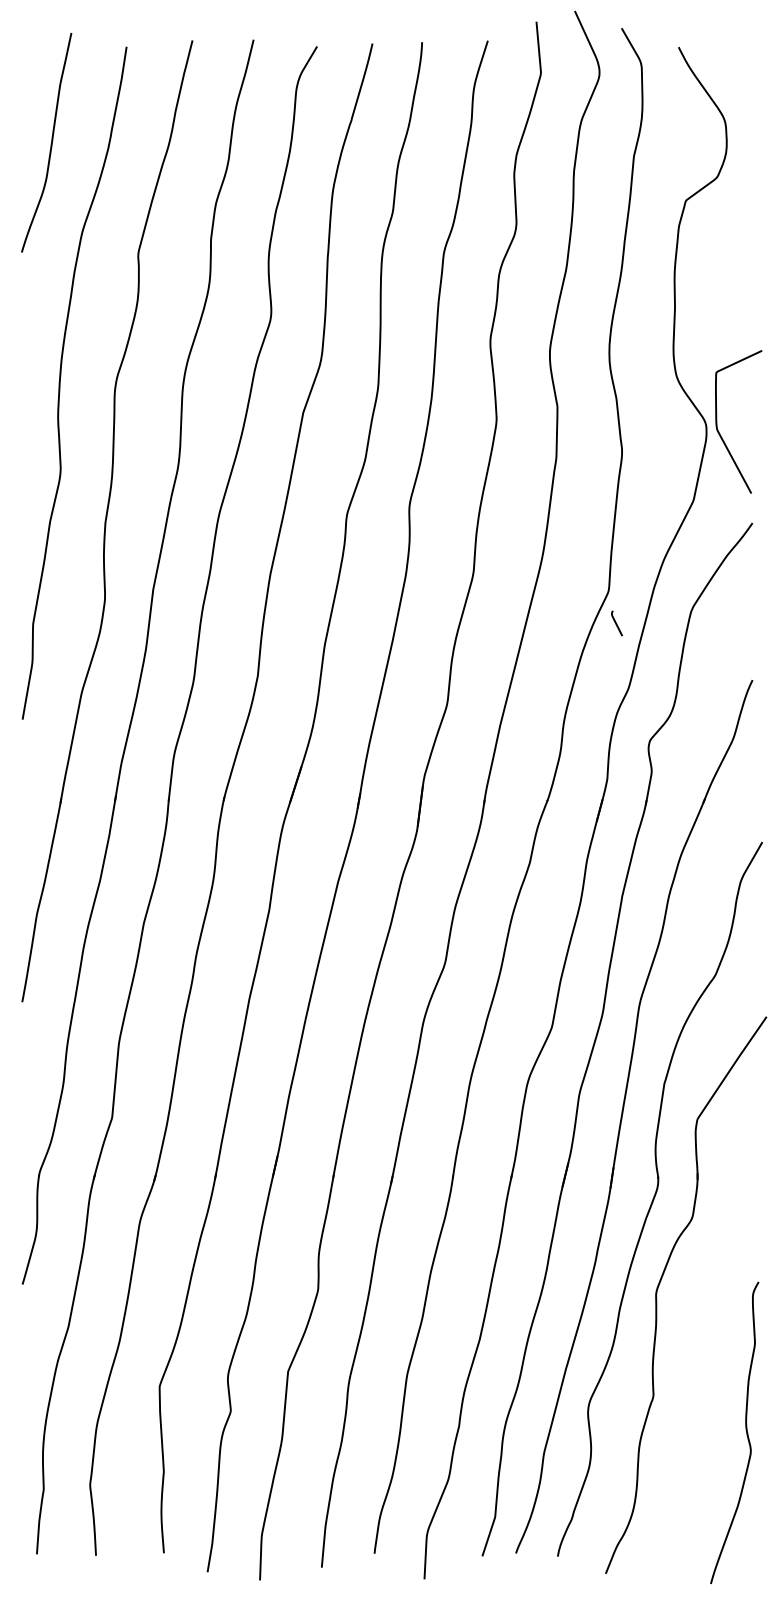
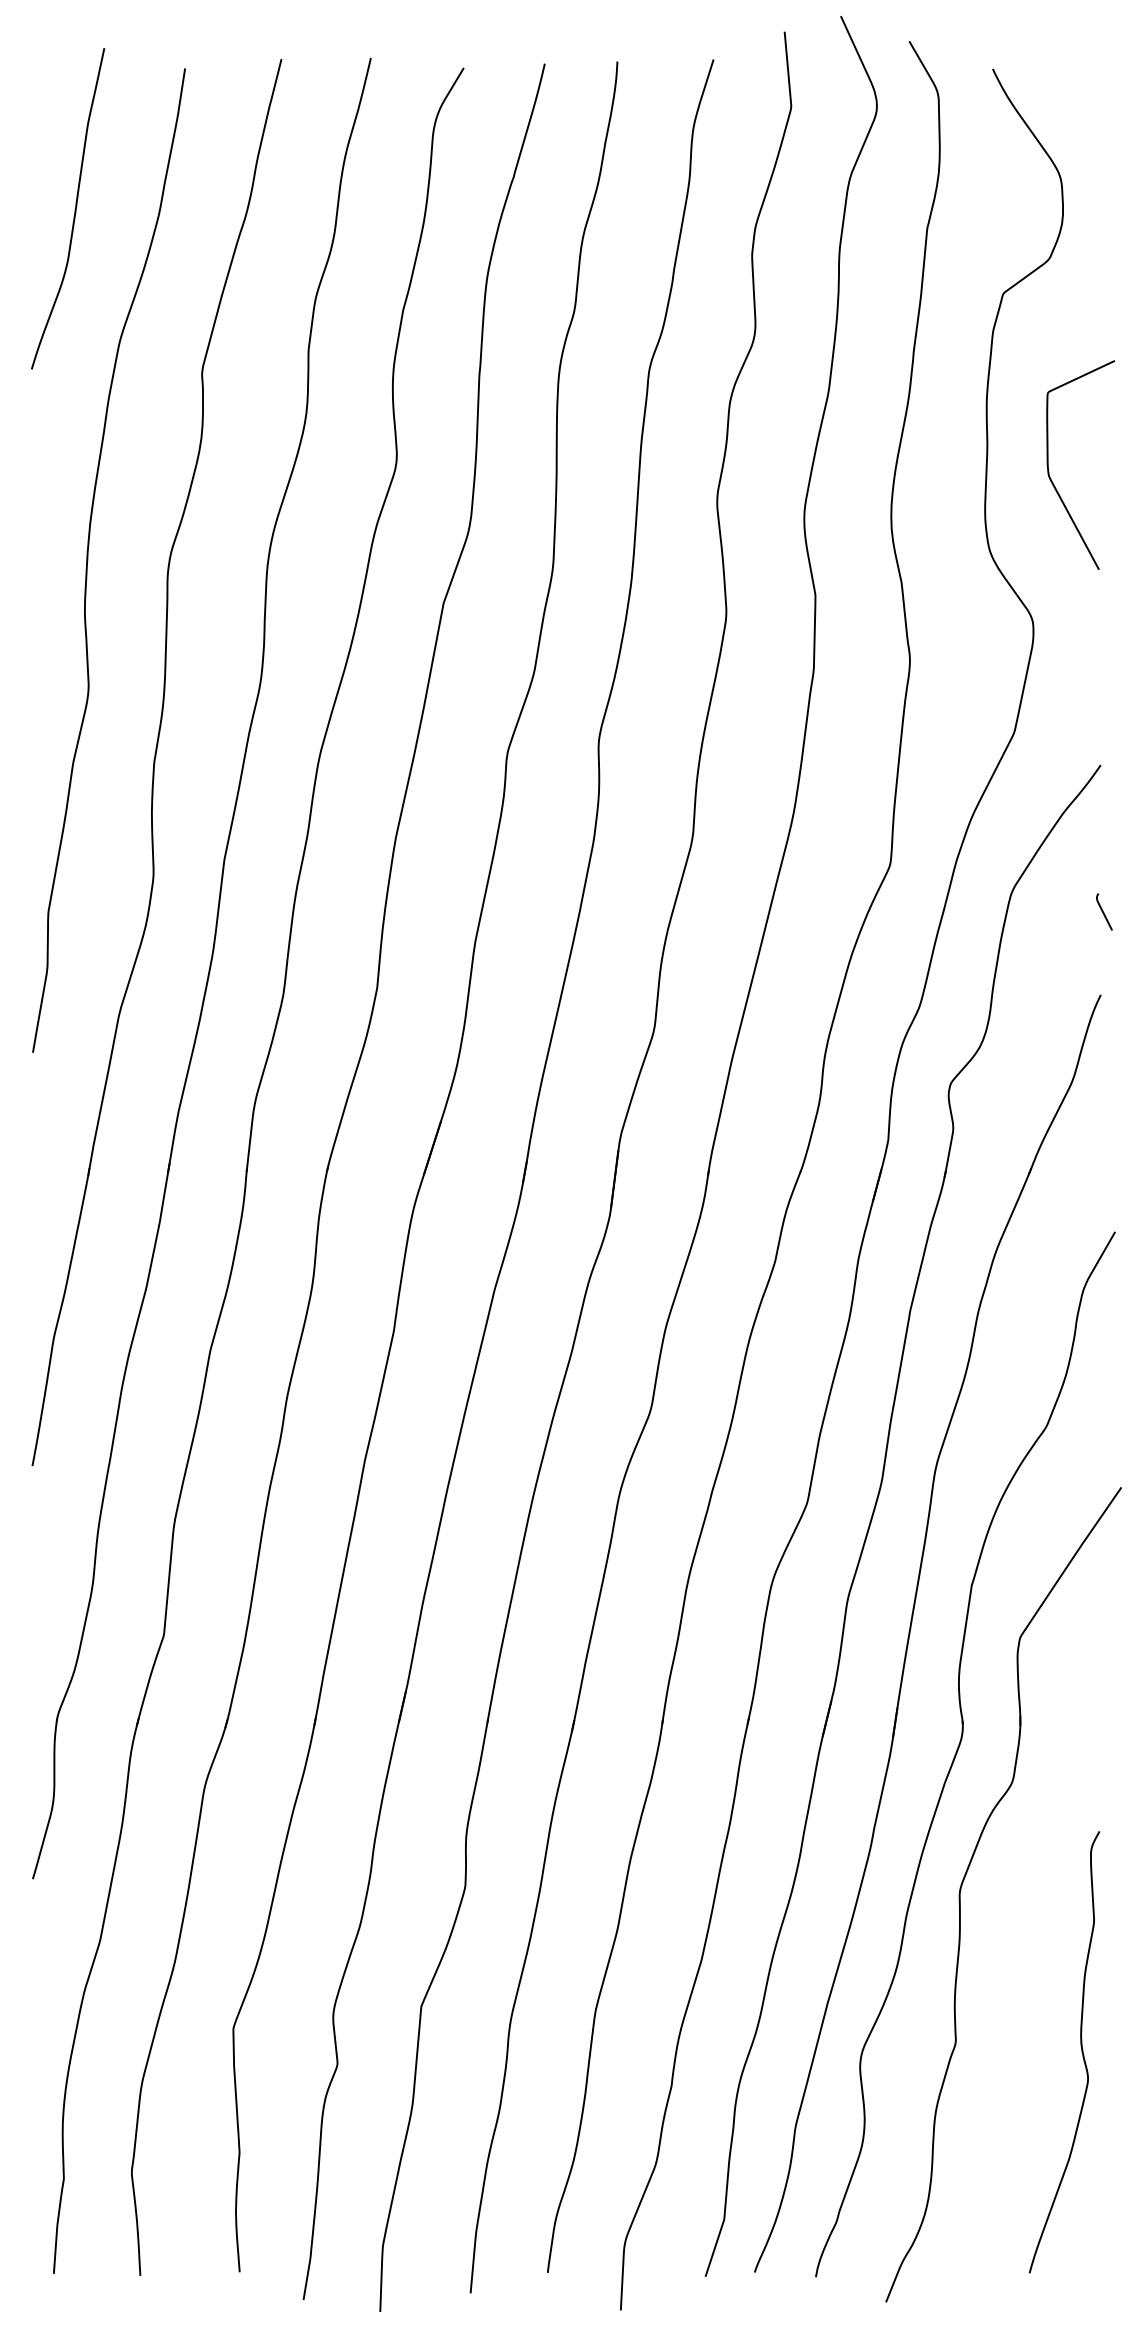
curve: (717, 421) -> (1049, 464), moved
curve: (616, 623) -> (1103, 912), moved
curve: (745, 1430) -> (1080, 2048), moved

